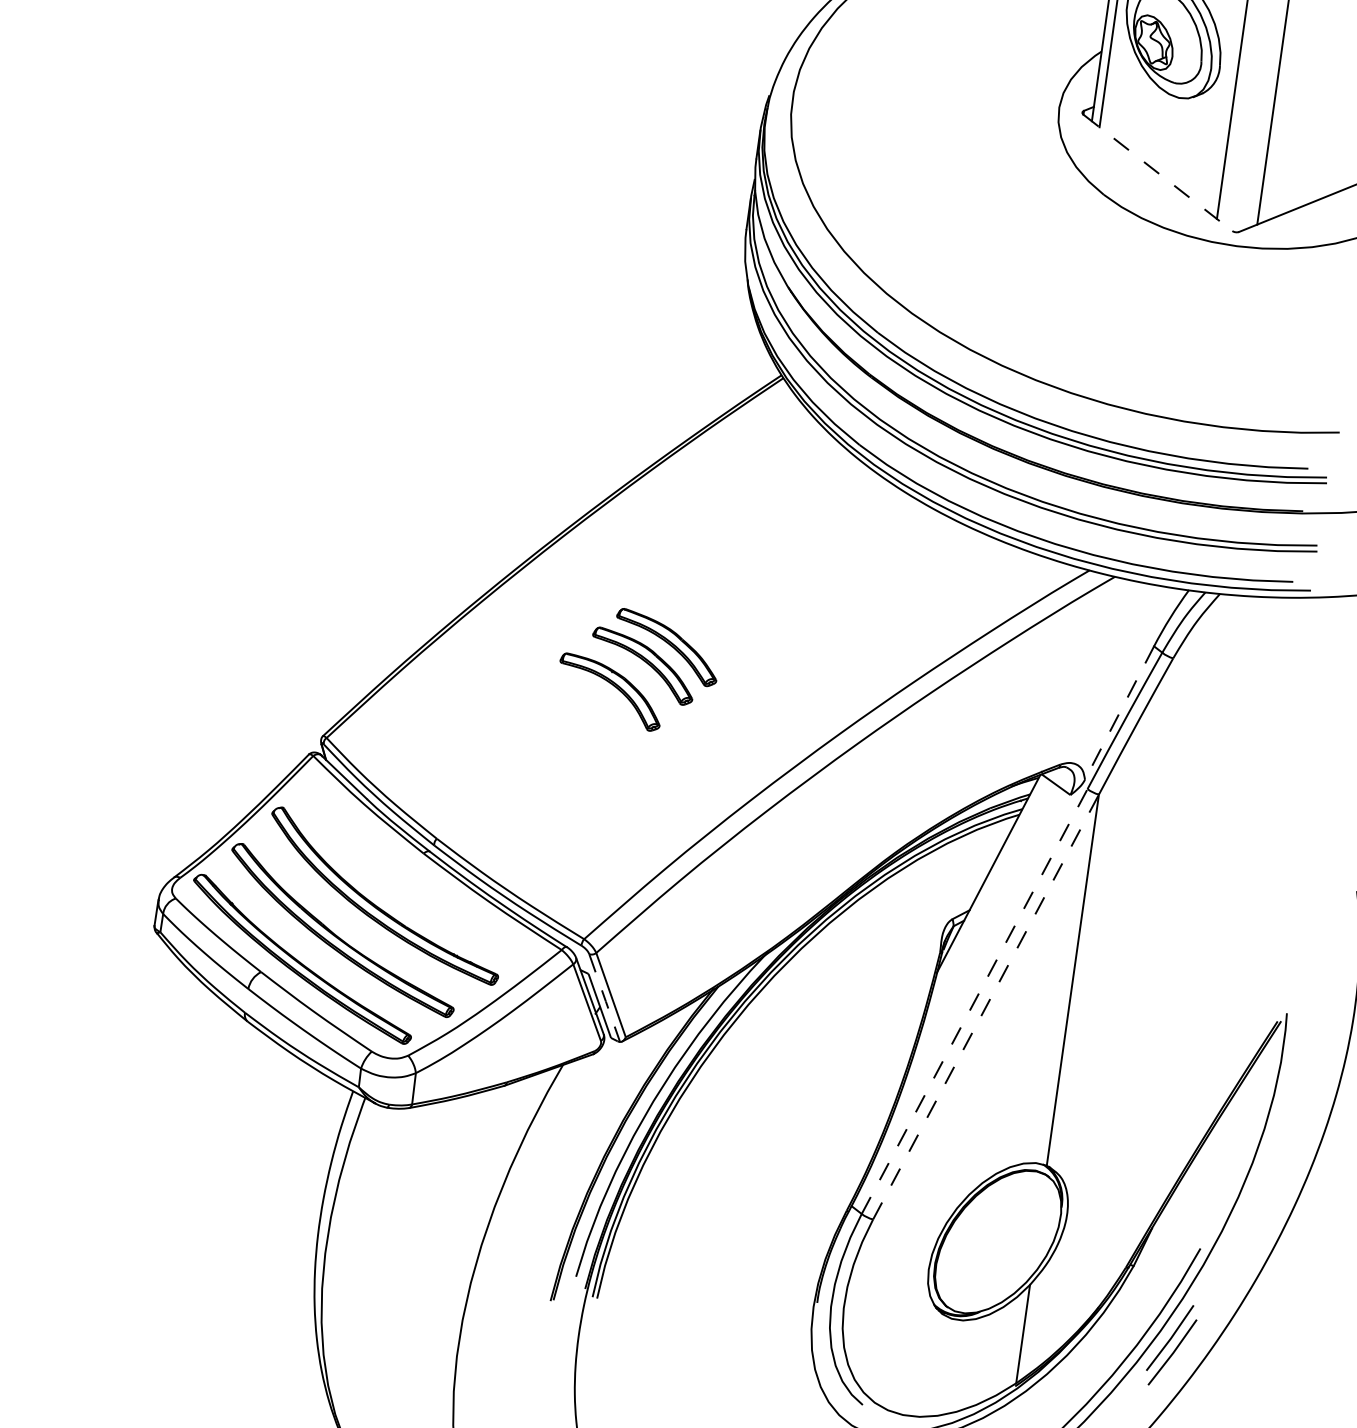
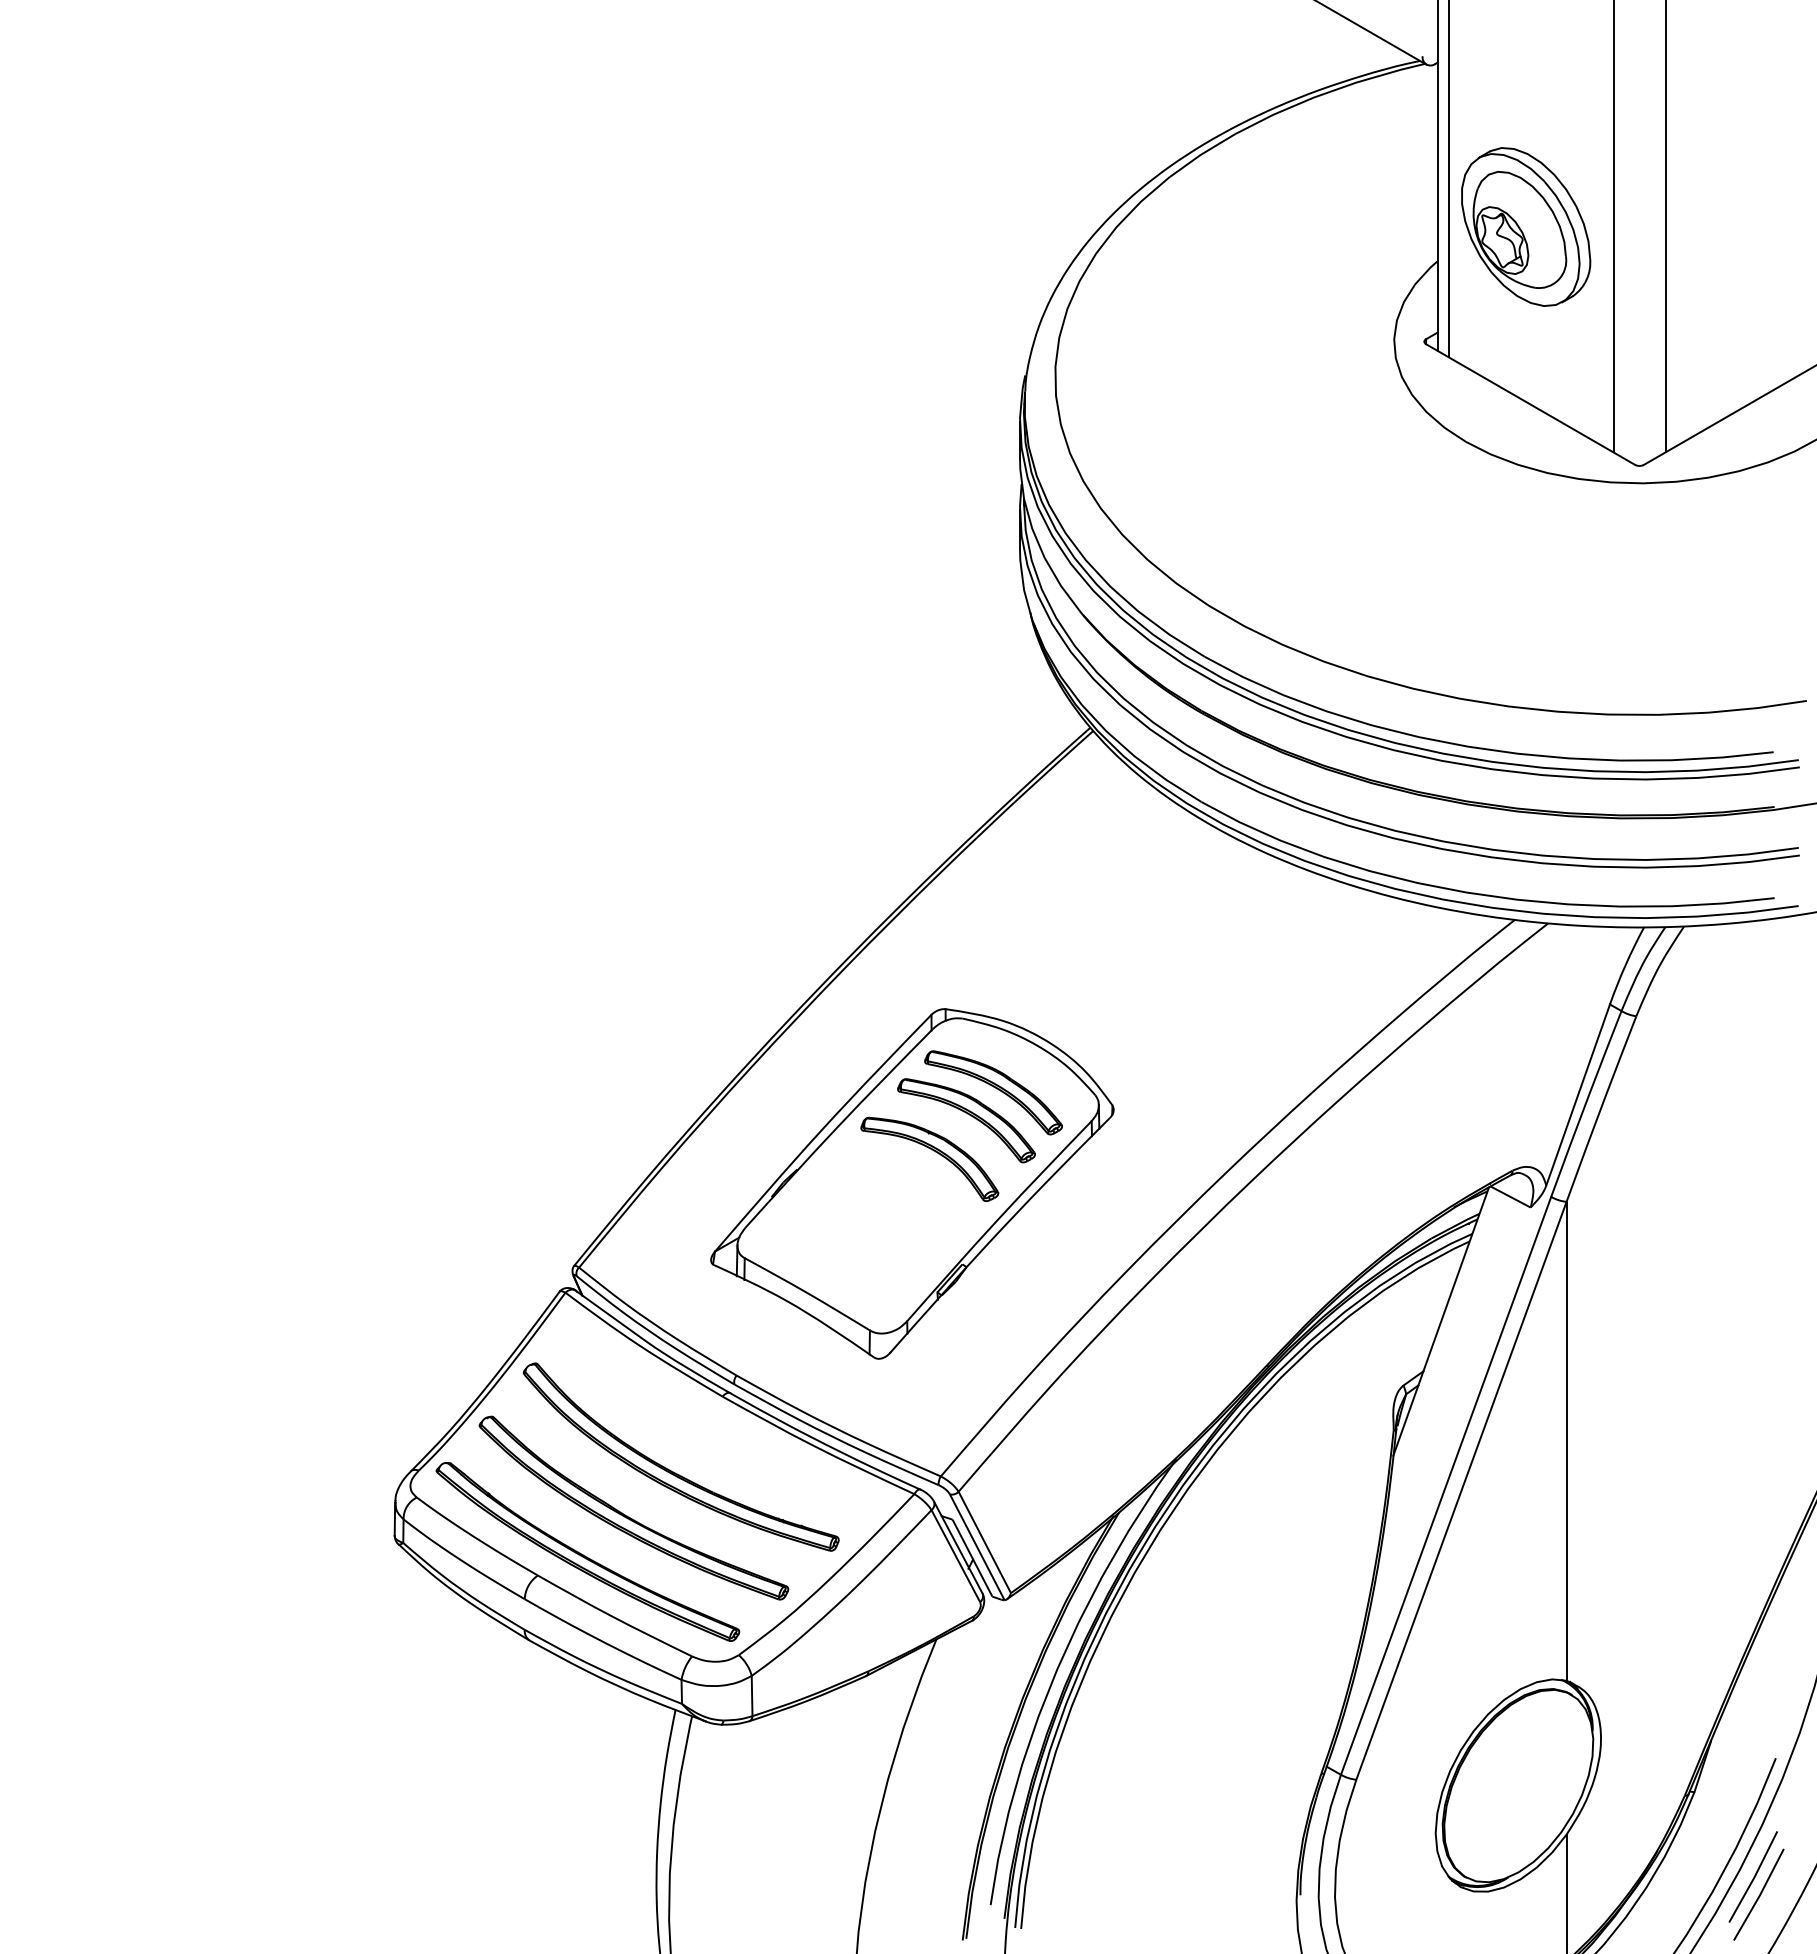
line: (1157, 172) -> (1530, 404), dashed -> solid
part: (594, 709) -> (912, 1183), added
line: (1119, 713) -> (1577, 1095), dashed -> solid
line: (604, 998) -> (977, 1547), dashed -> solid
line: (975, 1001) -> (1446, 1485), dashed -> solid
line: (986, 1006) -> (1461, 1490), dashed -> solid

